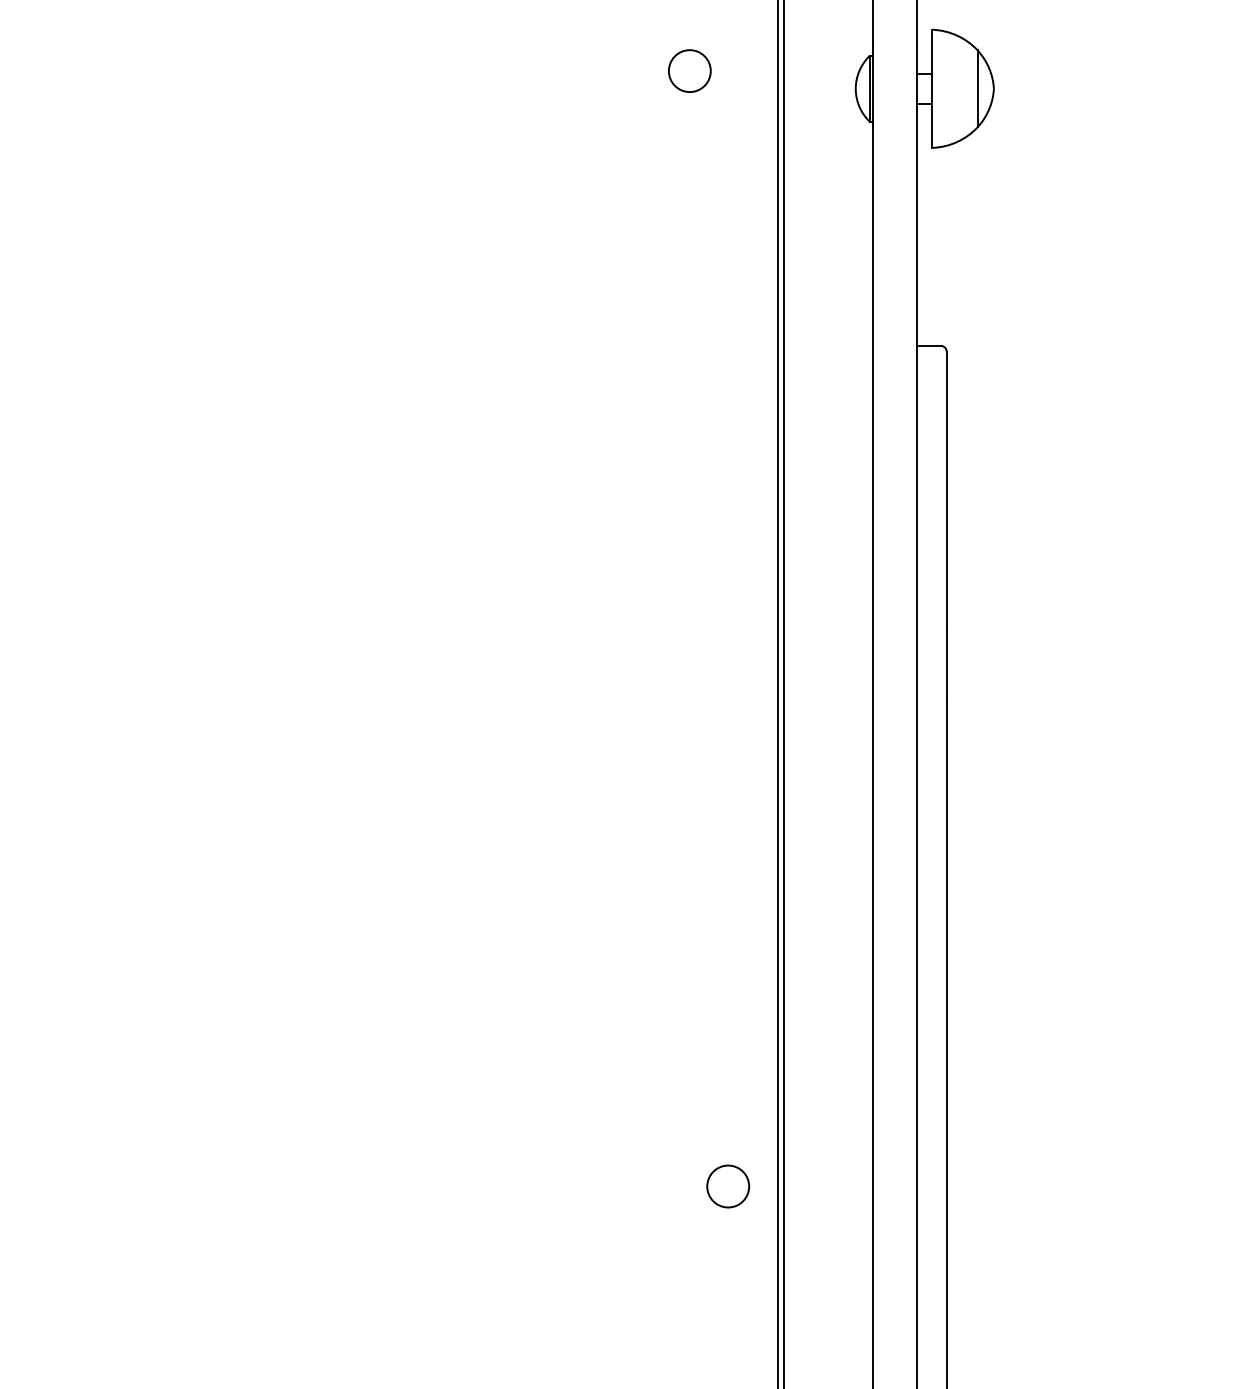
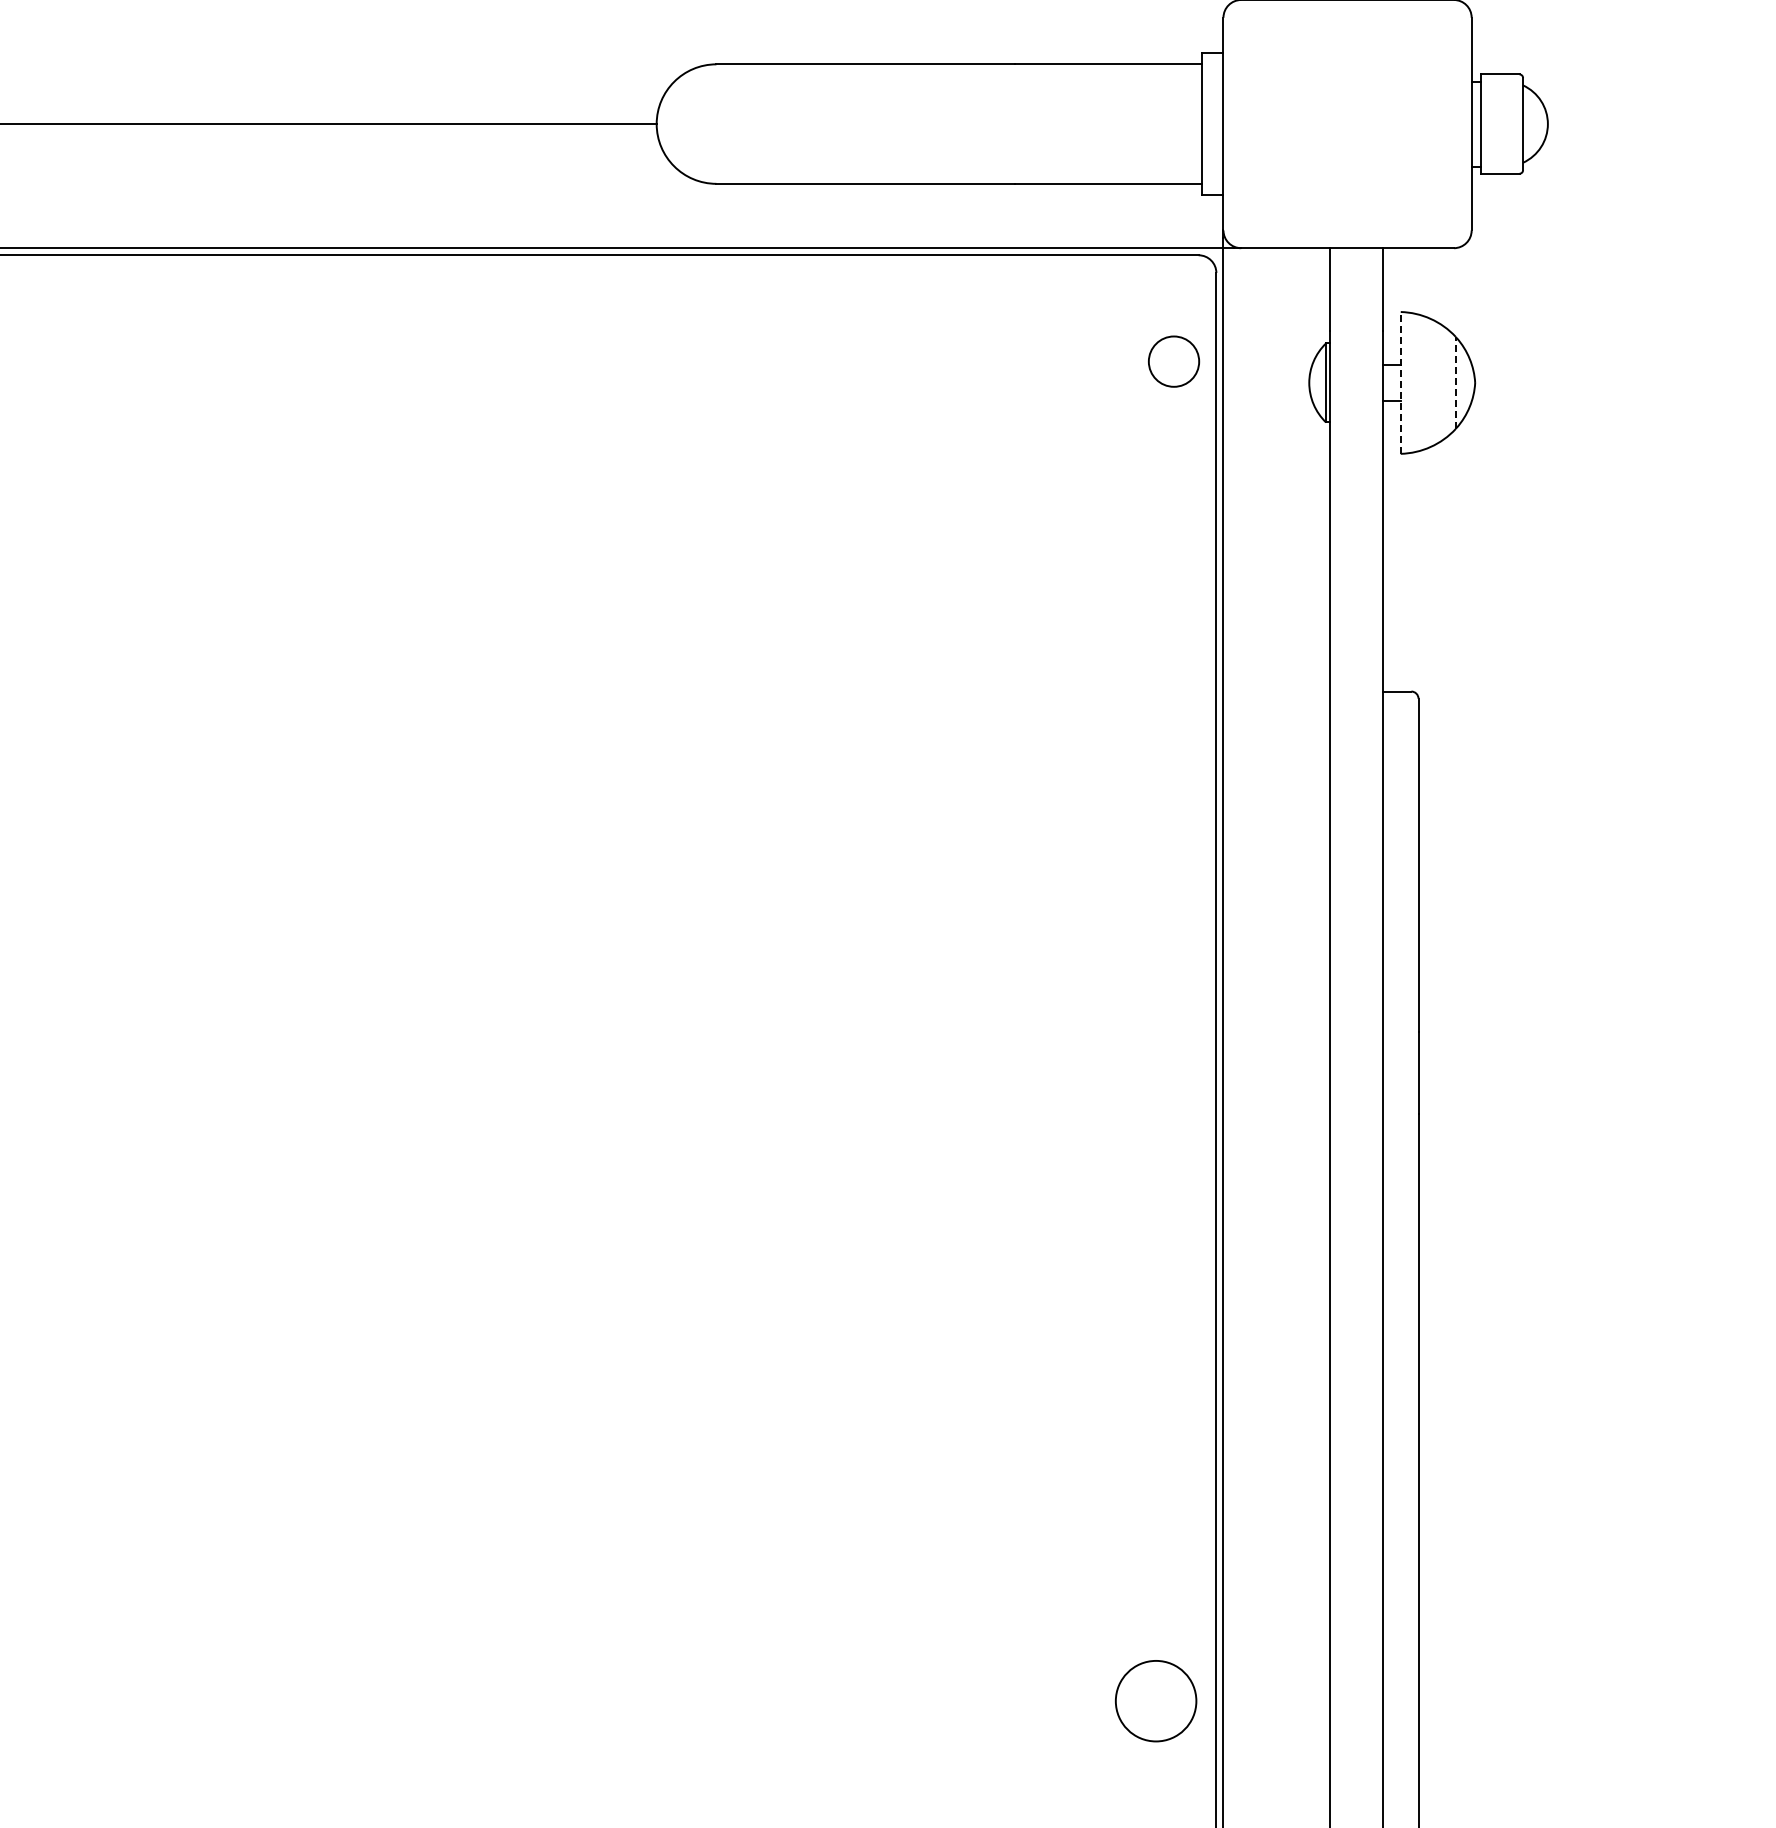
circle: (690, 70) -> (1174, 361), moved
line: (931, 88) -> (1400, 382), solid -> dashed
line: (977, 88) -> (1455, 382), solid -> dashed
circle: (727, 1186) -> (1155, 1701), size x1.6

